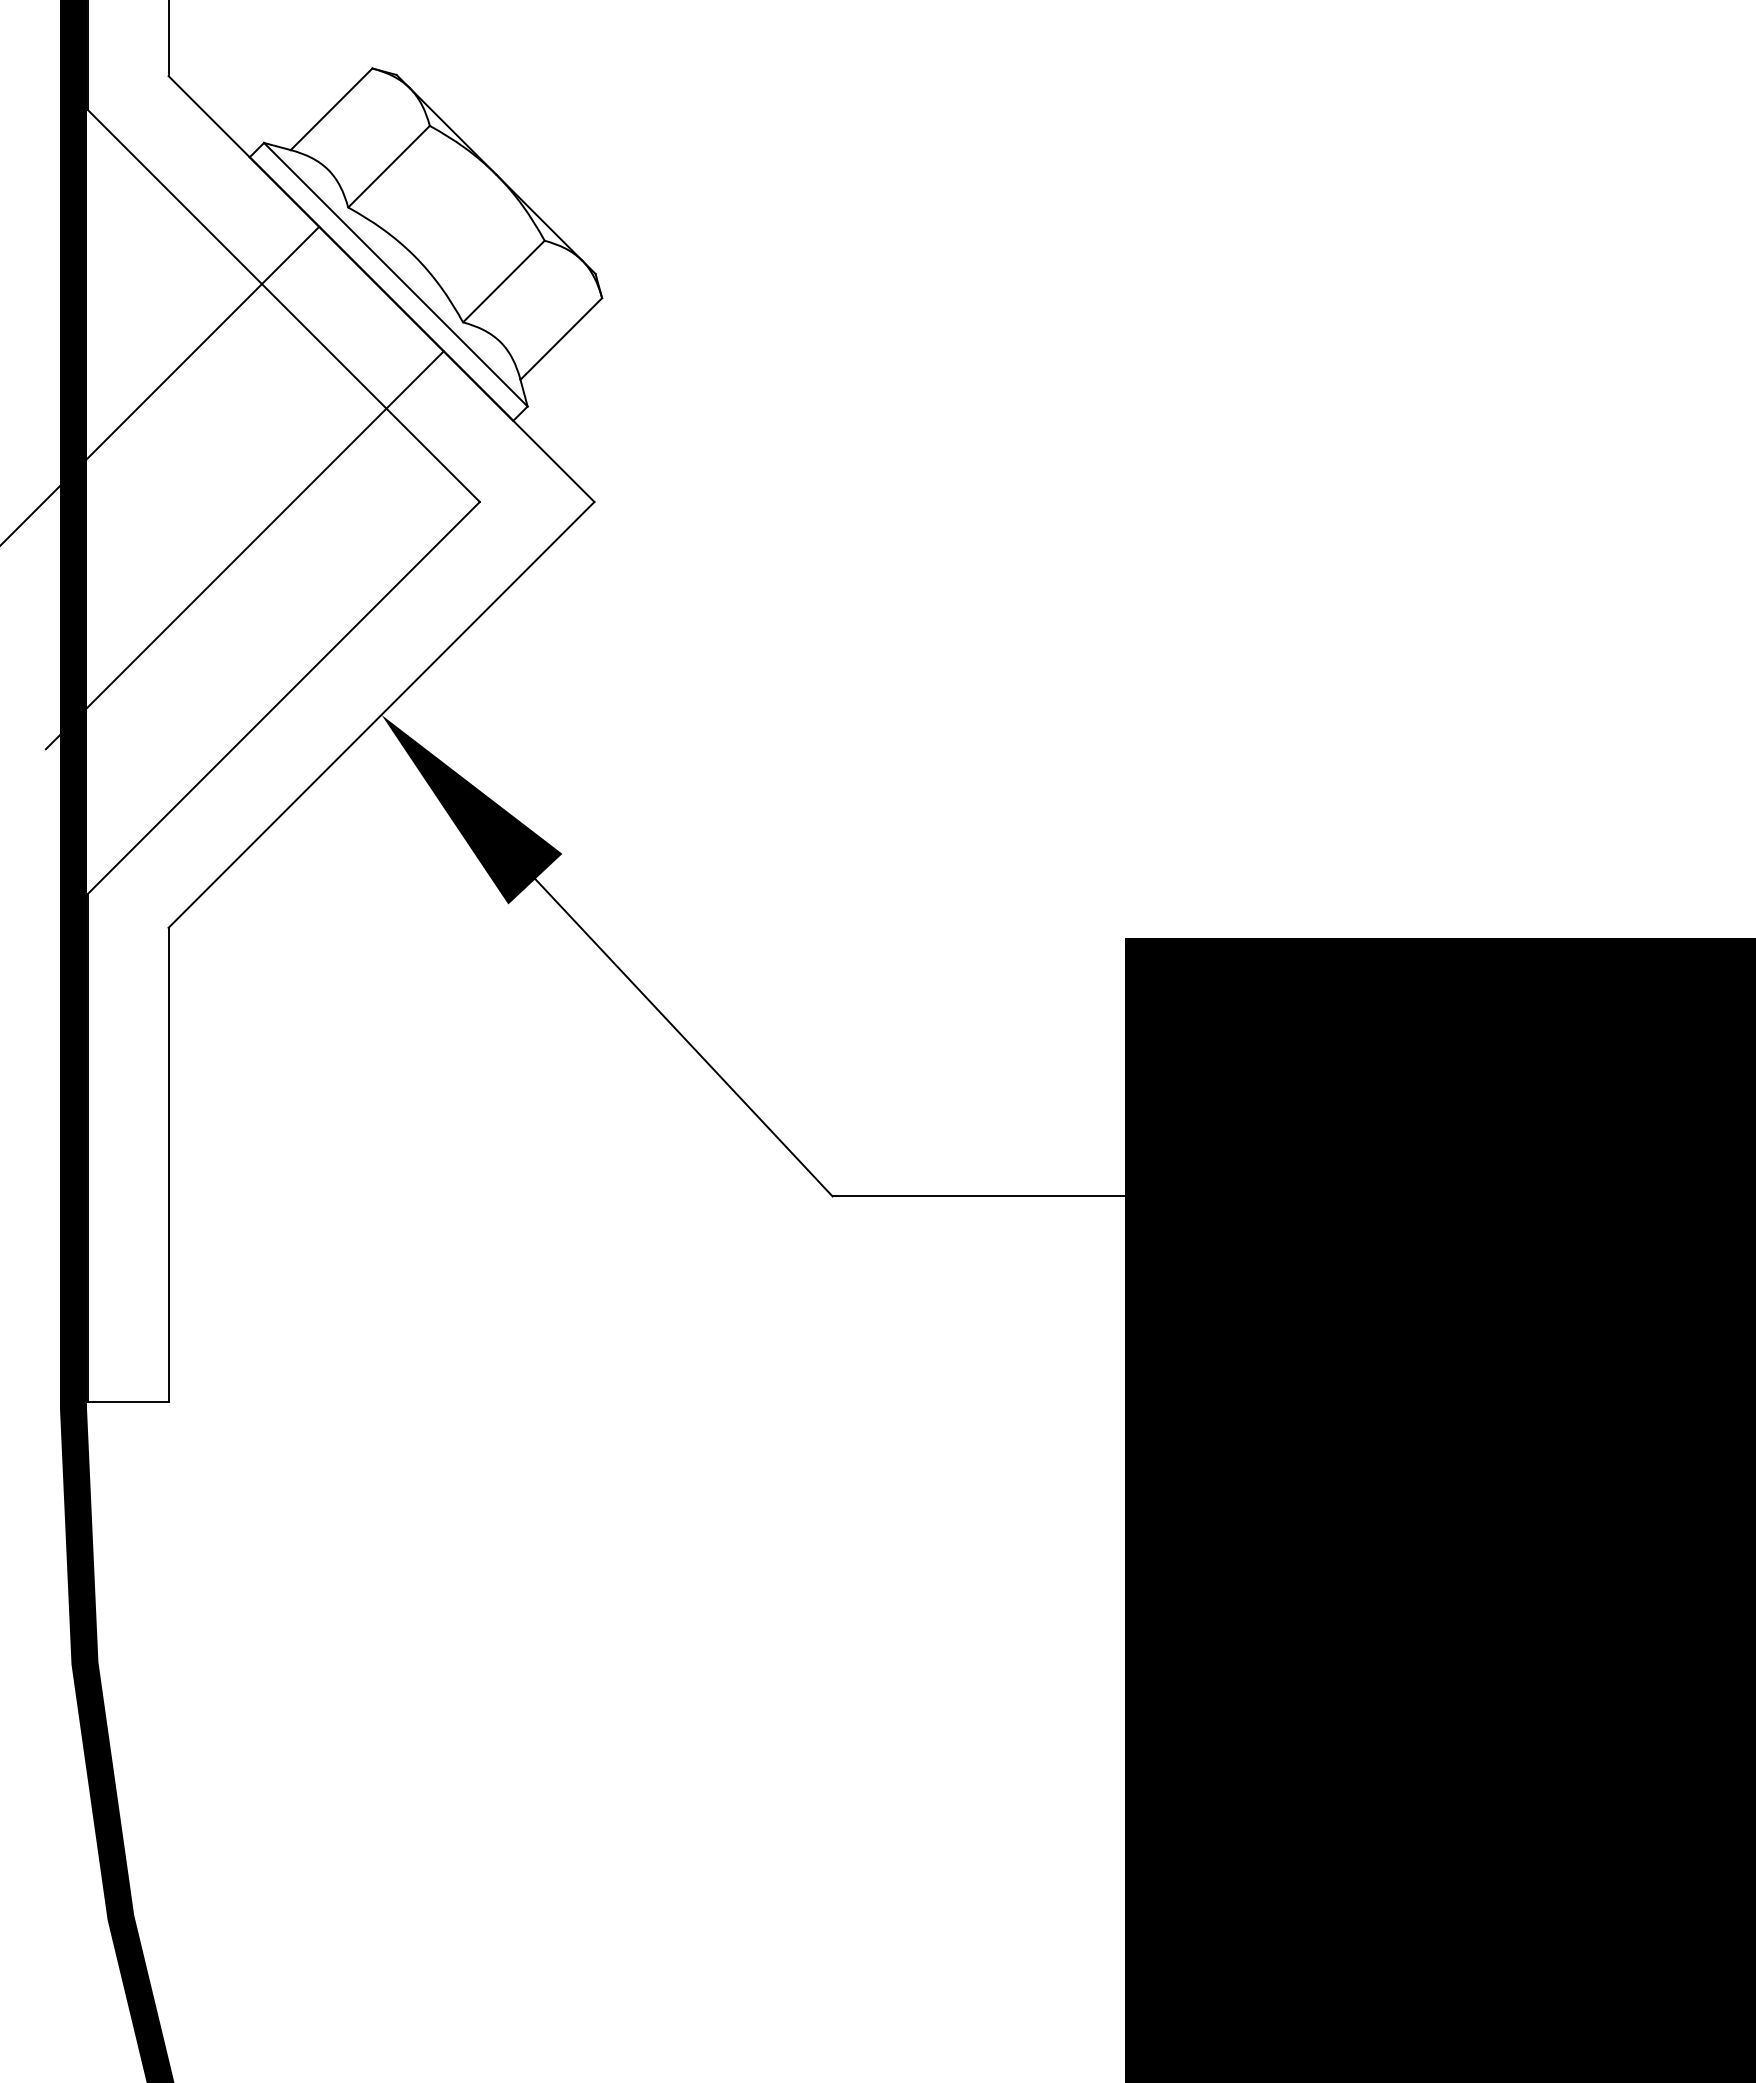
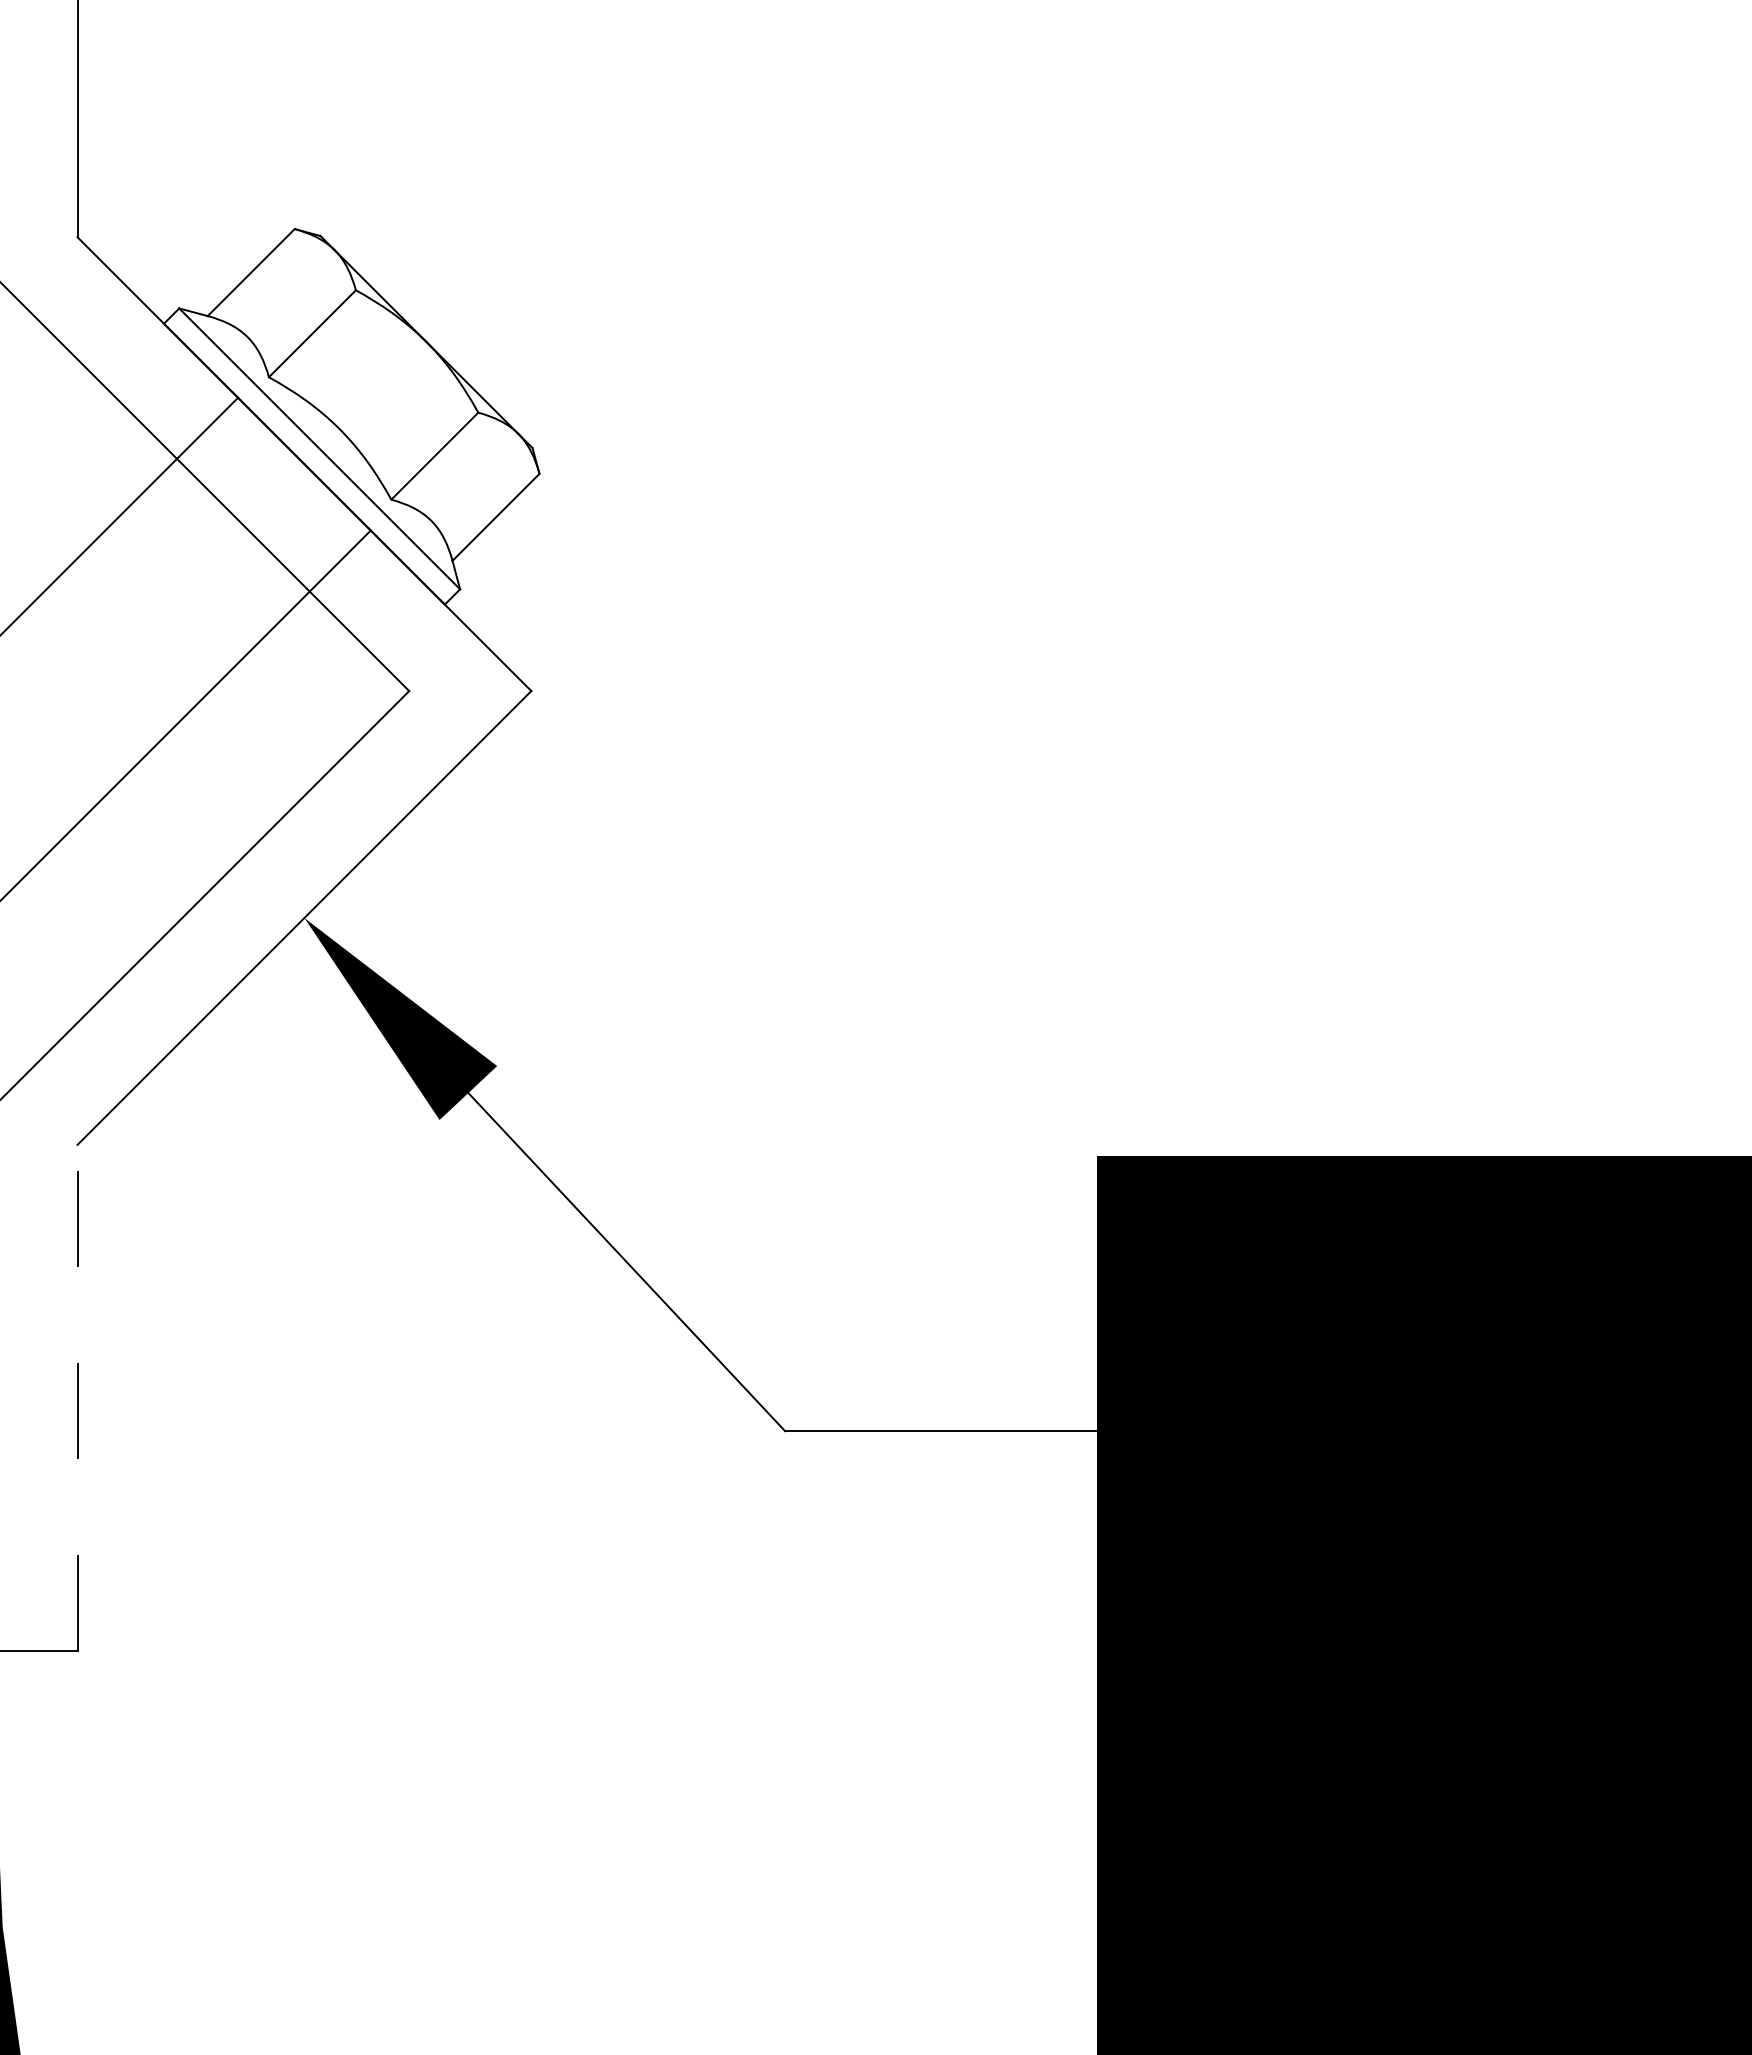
line: (168, 1164) -> (77, 1397), solid -> dashed

